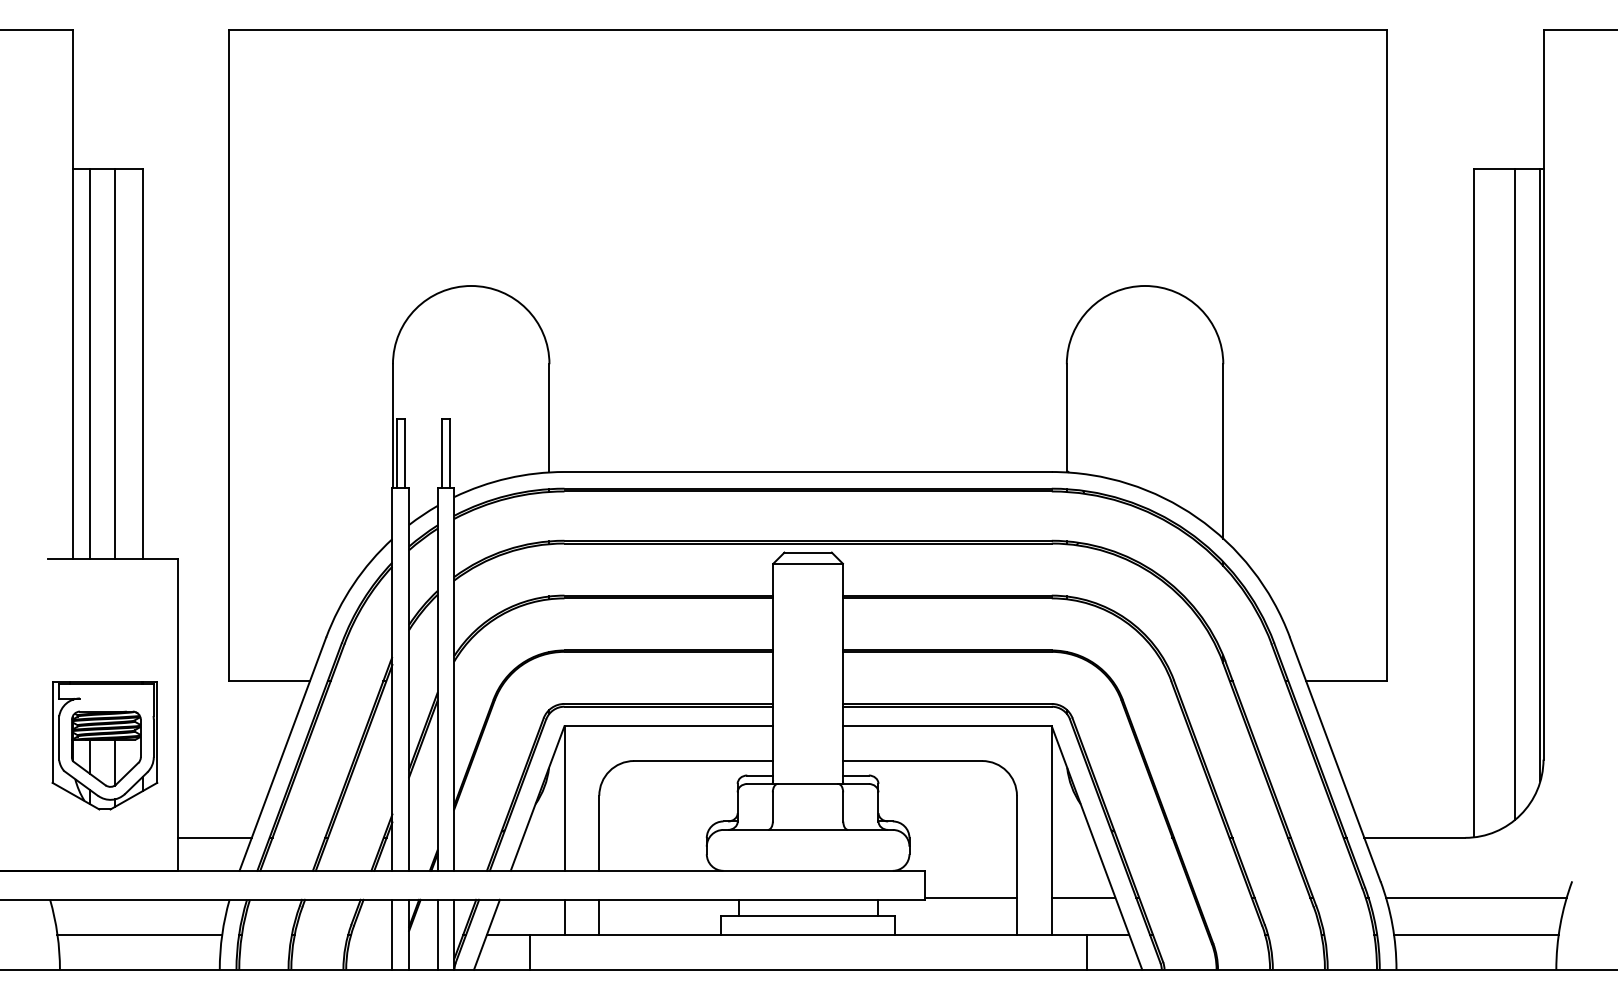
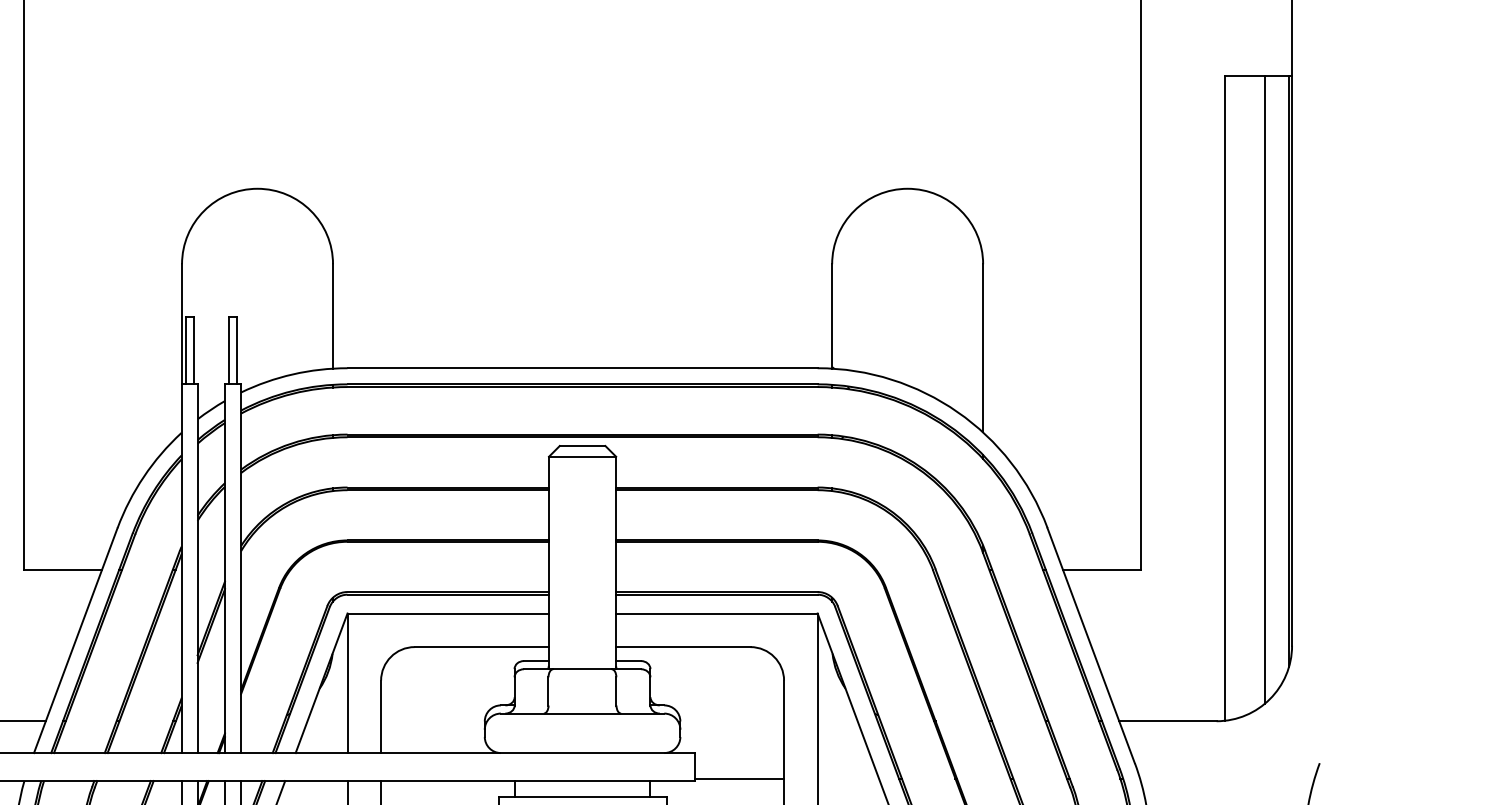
line: (1083, 897) -> (848, 778), removed
line: (1475, 897) -> (1226, 778), removed

